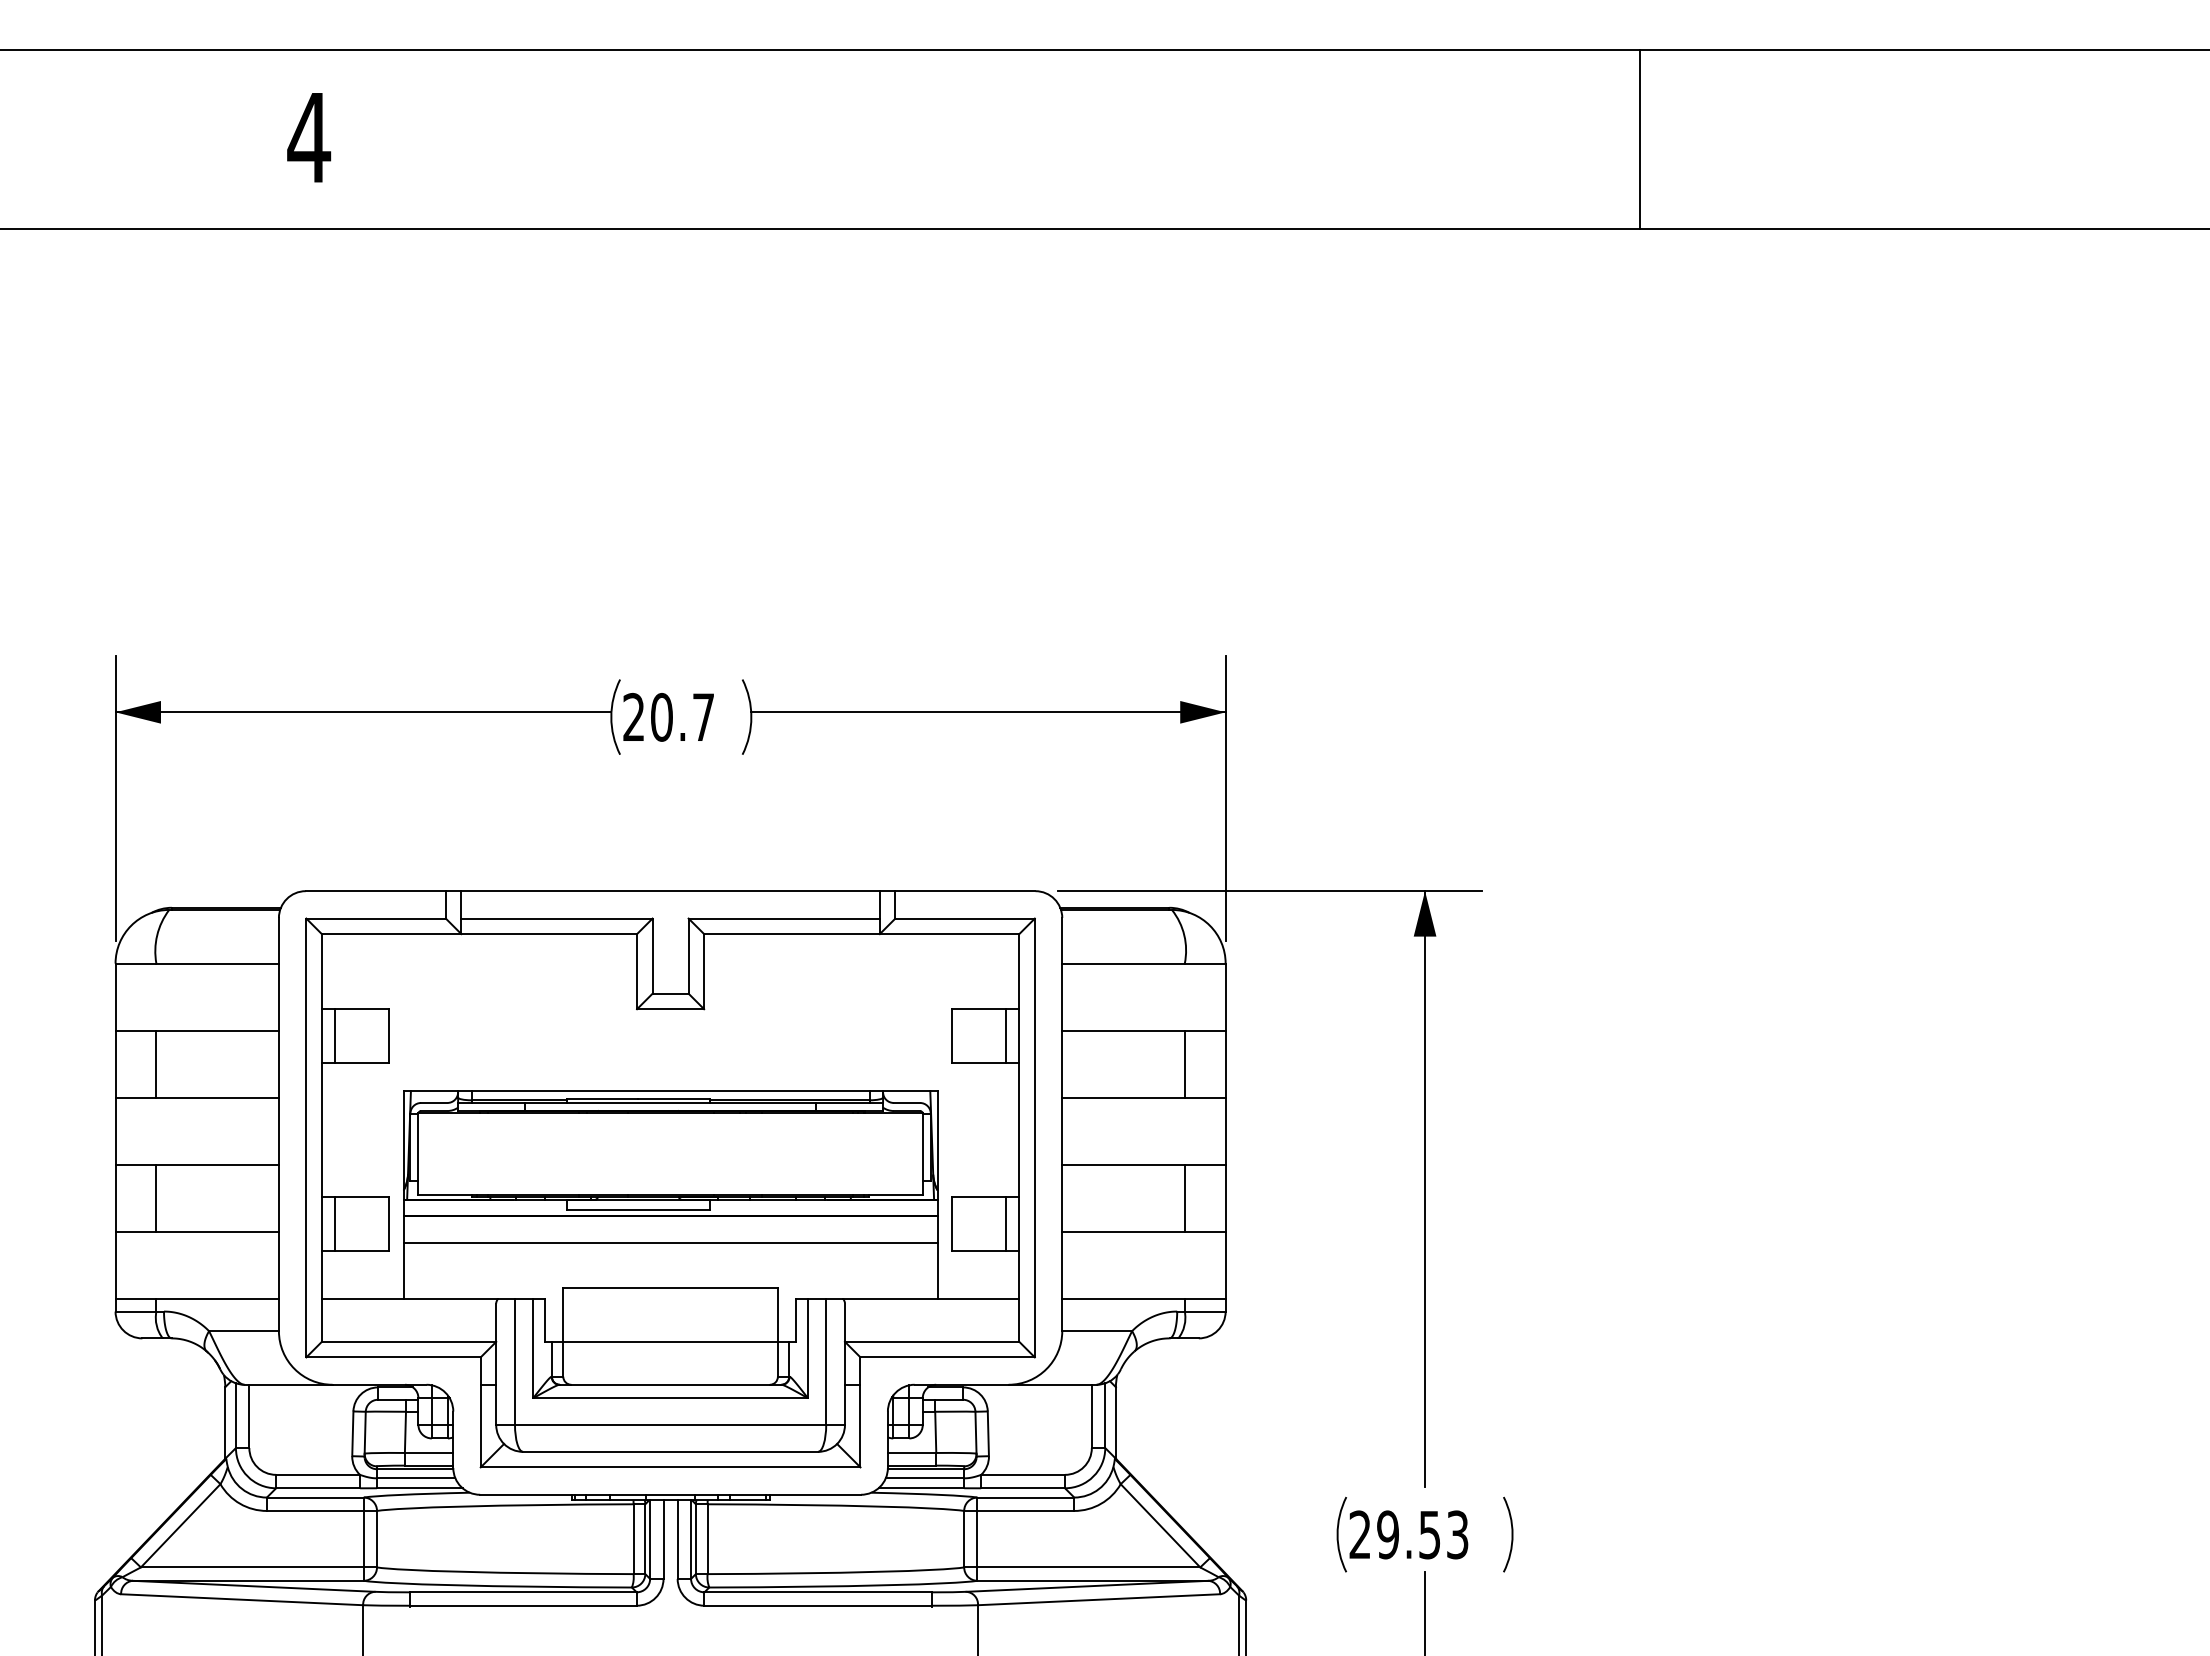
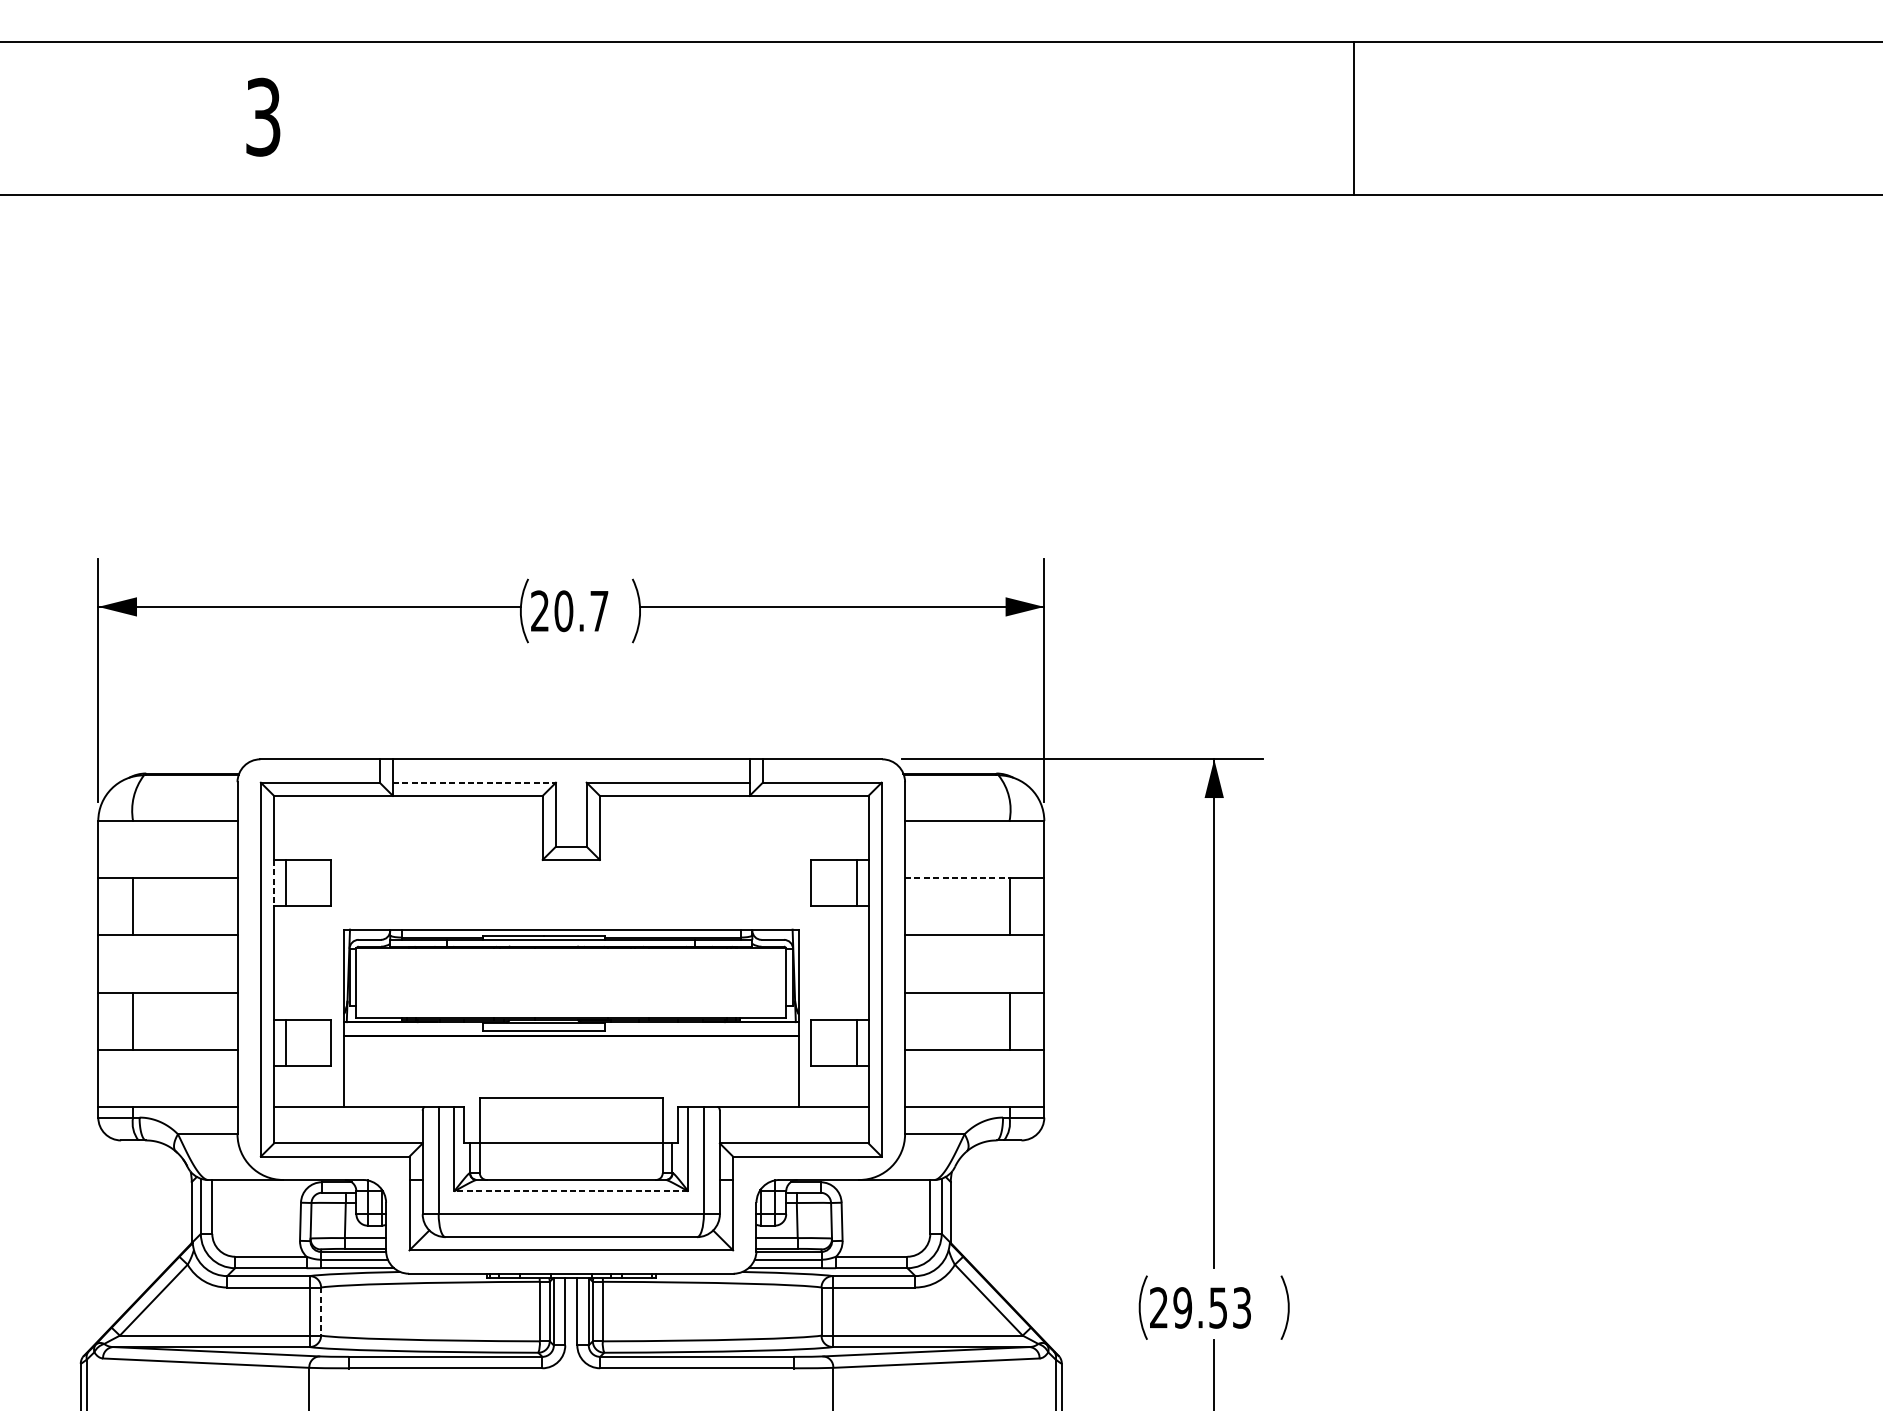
text: (309, 137) -> (263, 117), 4 -> 3
line: (1640, 138) -> (1354, 117), moved
line: (556, 918) -> (474, 782), solid -> dashed
line: (1124, 1030) -> (958, 878), solid -> dashed
line: (321, 1036) -> (273, 883), solid -> dashed
line: (670, 1243) -> (571, 1059), removed
line: (670, 1398) -> (571, 1191), solid -> dashed
line: (377, 1539) -> (321, 1311), solid -> dashed

